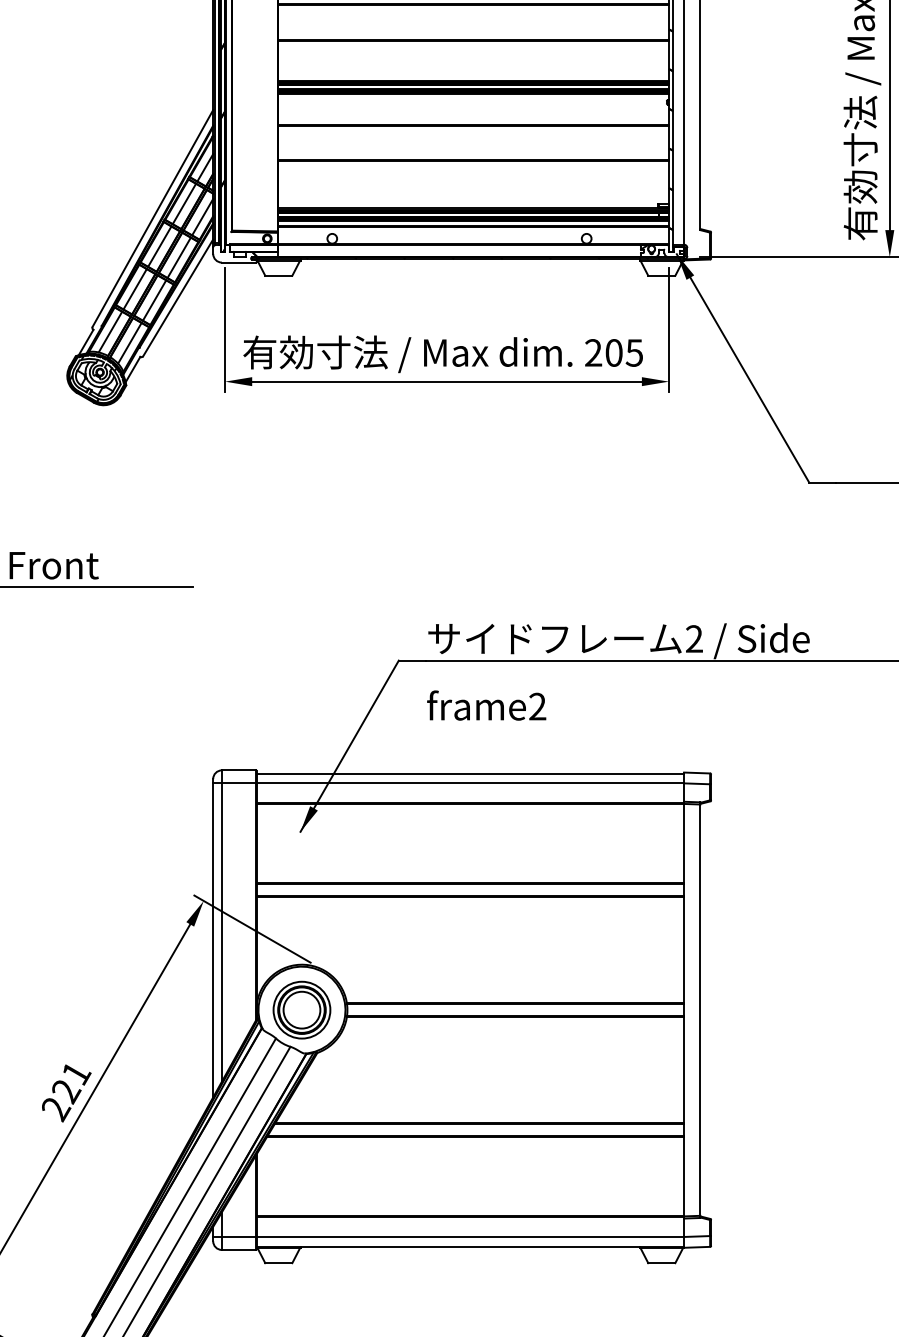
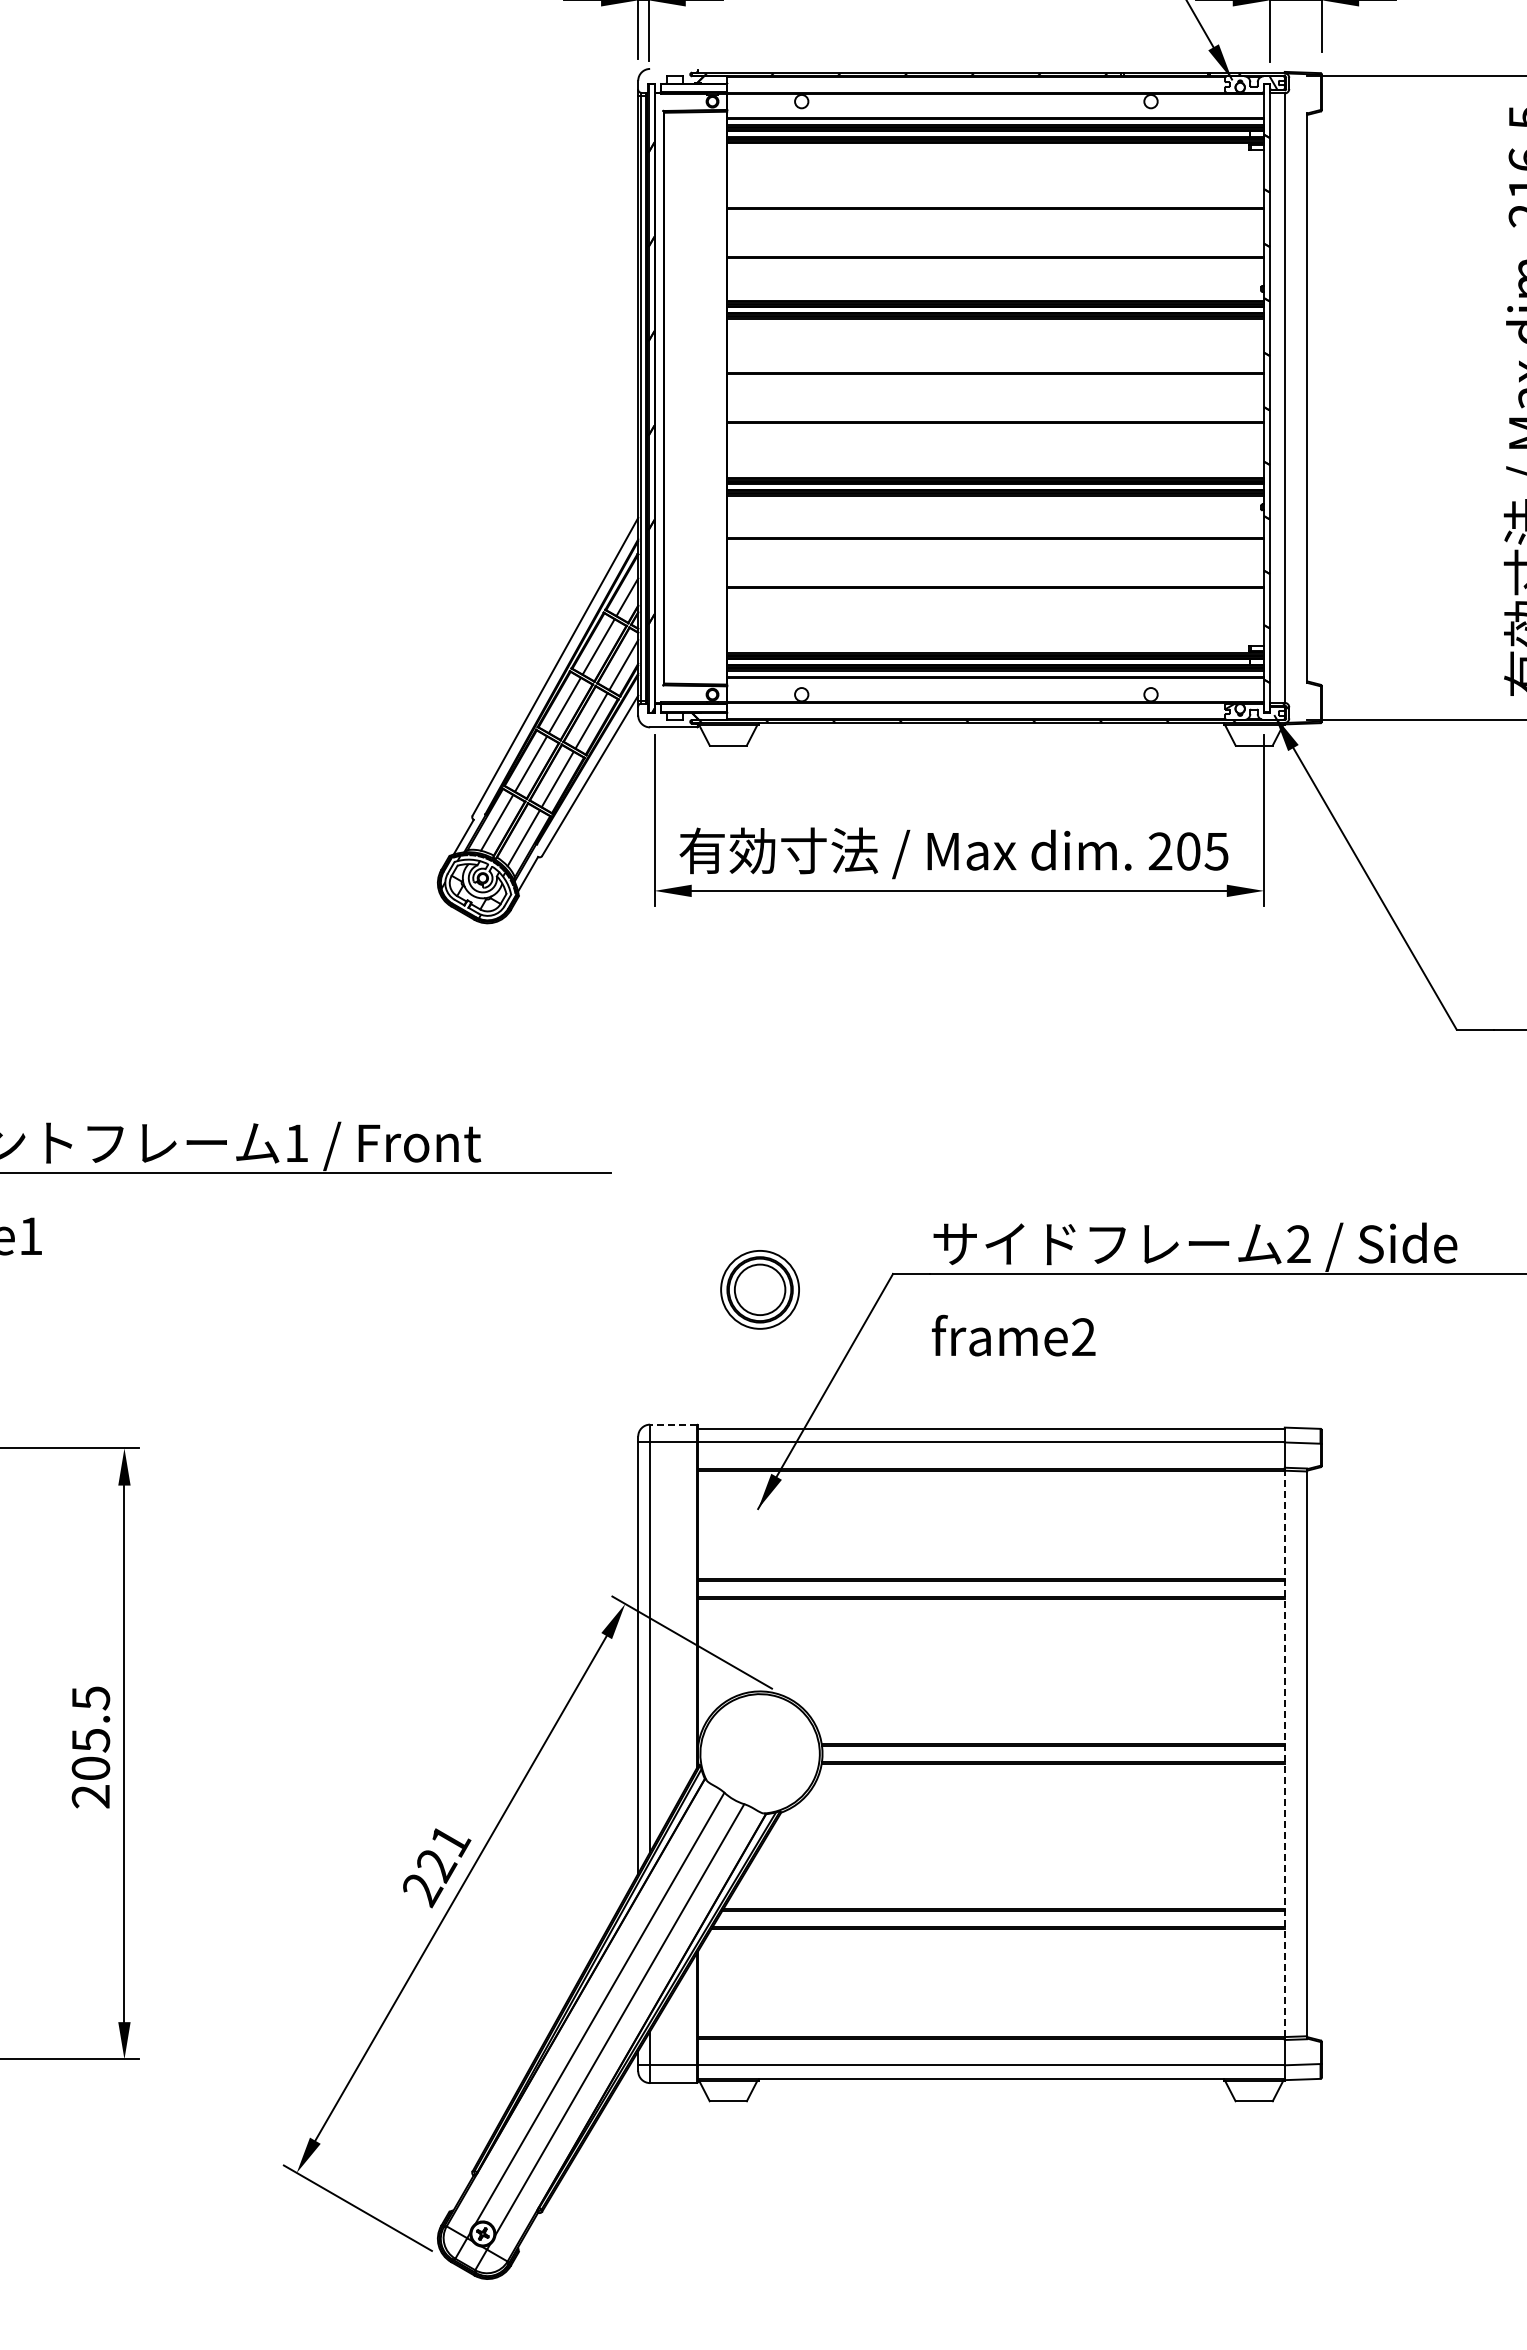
line: (238, 770) -> (673, 1424), solid -> dashed
part: (301, 1009) -> (759, 1289), moved
line: (683, 1009) -> (1284, 1753), solid -> dashed

